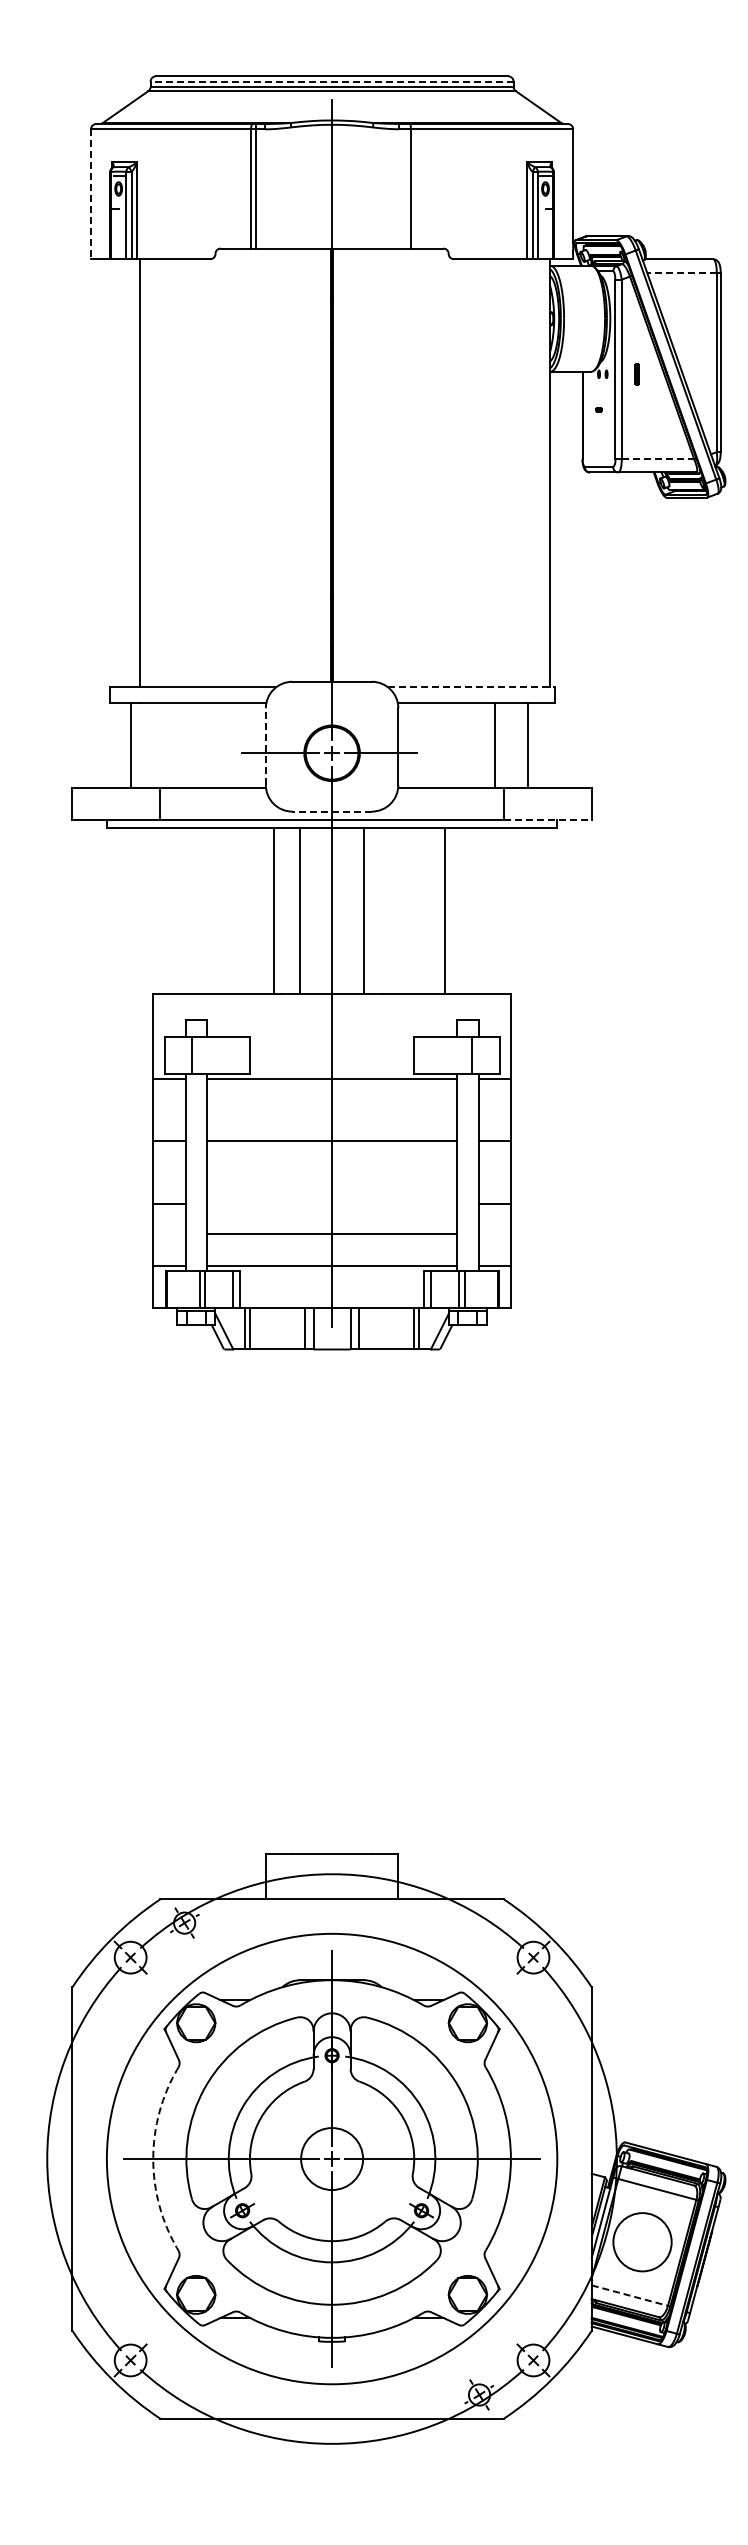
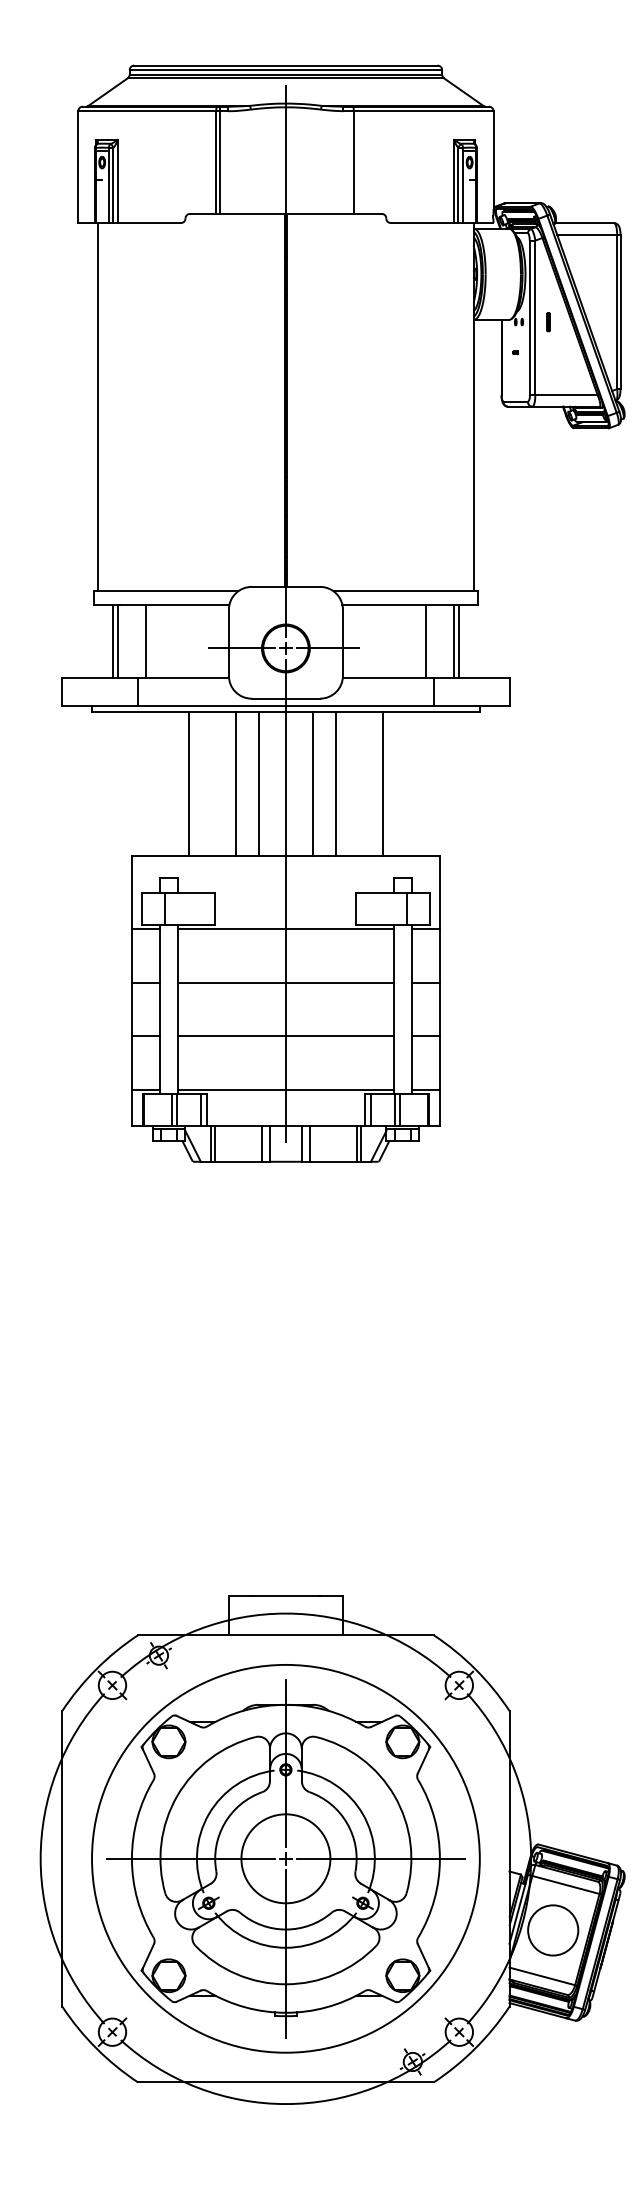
line: (331, 81) -> (285, 70), dashed -> solid
line: (90, 194) -> (77, 167), dashed -> solid
line: (681, 272) -> (586, 234), dashed -> solid
line: (658, 459) -> (566, 395), dashed -> solid
line: (140, 473) -> (98, 407), moved
line: (471, 687) -> (405, 591), dashed -> solid
line: (136, 744) -> (117, 640), added
line: (169, 744) -> (145, 640), added
line: (533, 744) -> (459, 640), added
line: (265, 746) -> (228, 642), dashed -> solid
line: (332, 811) -> (286, 698), dashed -> solid
line: (547, 819) -> (471, 705), dashed -> solid
line: (219, 910) -> (188, 783), added
line: (390, 910) -> (336, 783), added
line: (331, 1233) -> (285, 1036), moved
circle: (331, 2158) -> (285, 1858), size x1.67
arc: (153, 2159) -> (132, 1859), dashed -> solid
line: (630, 2295) -> (542, 1976), dashed -> solid

